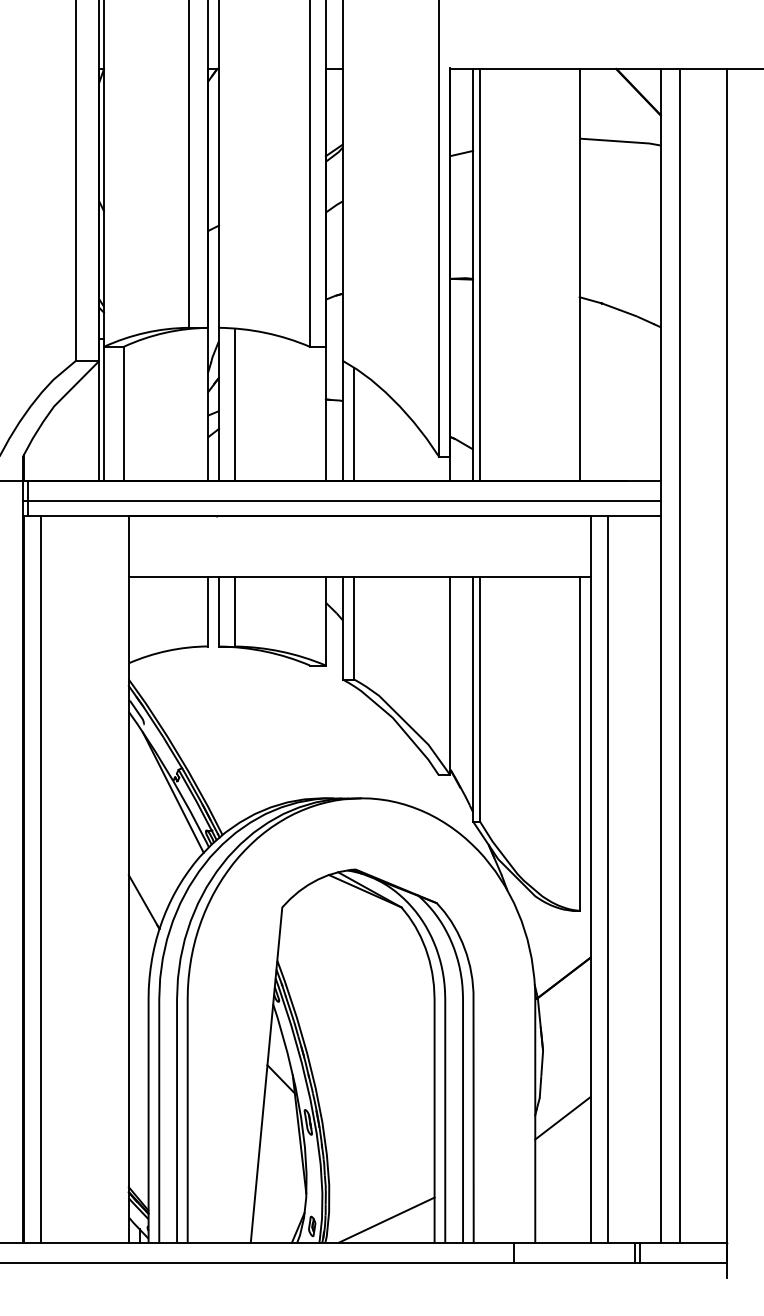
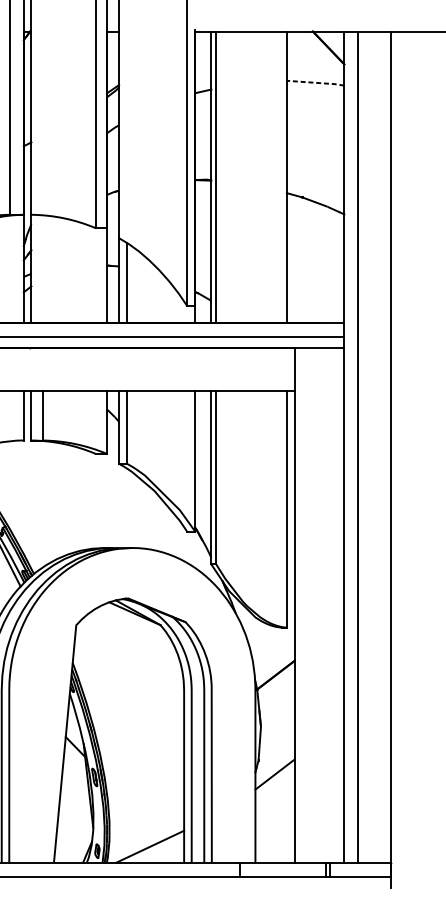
line: (621, 141) -> (316, 82), solid -> dashed
line: (234, 404) -> (42, 269), removed
line: (608, 879) -> (307, 605), removed

